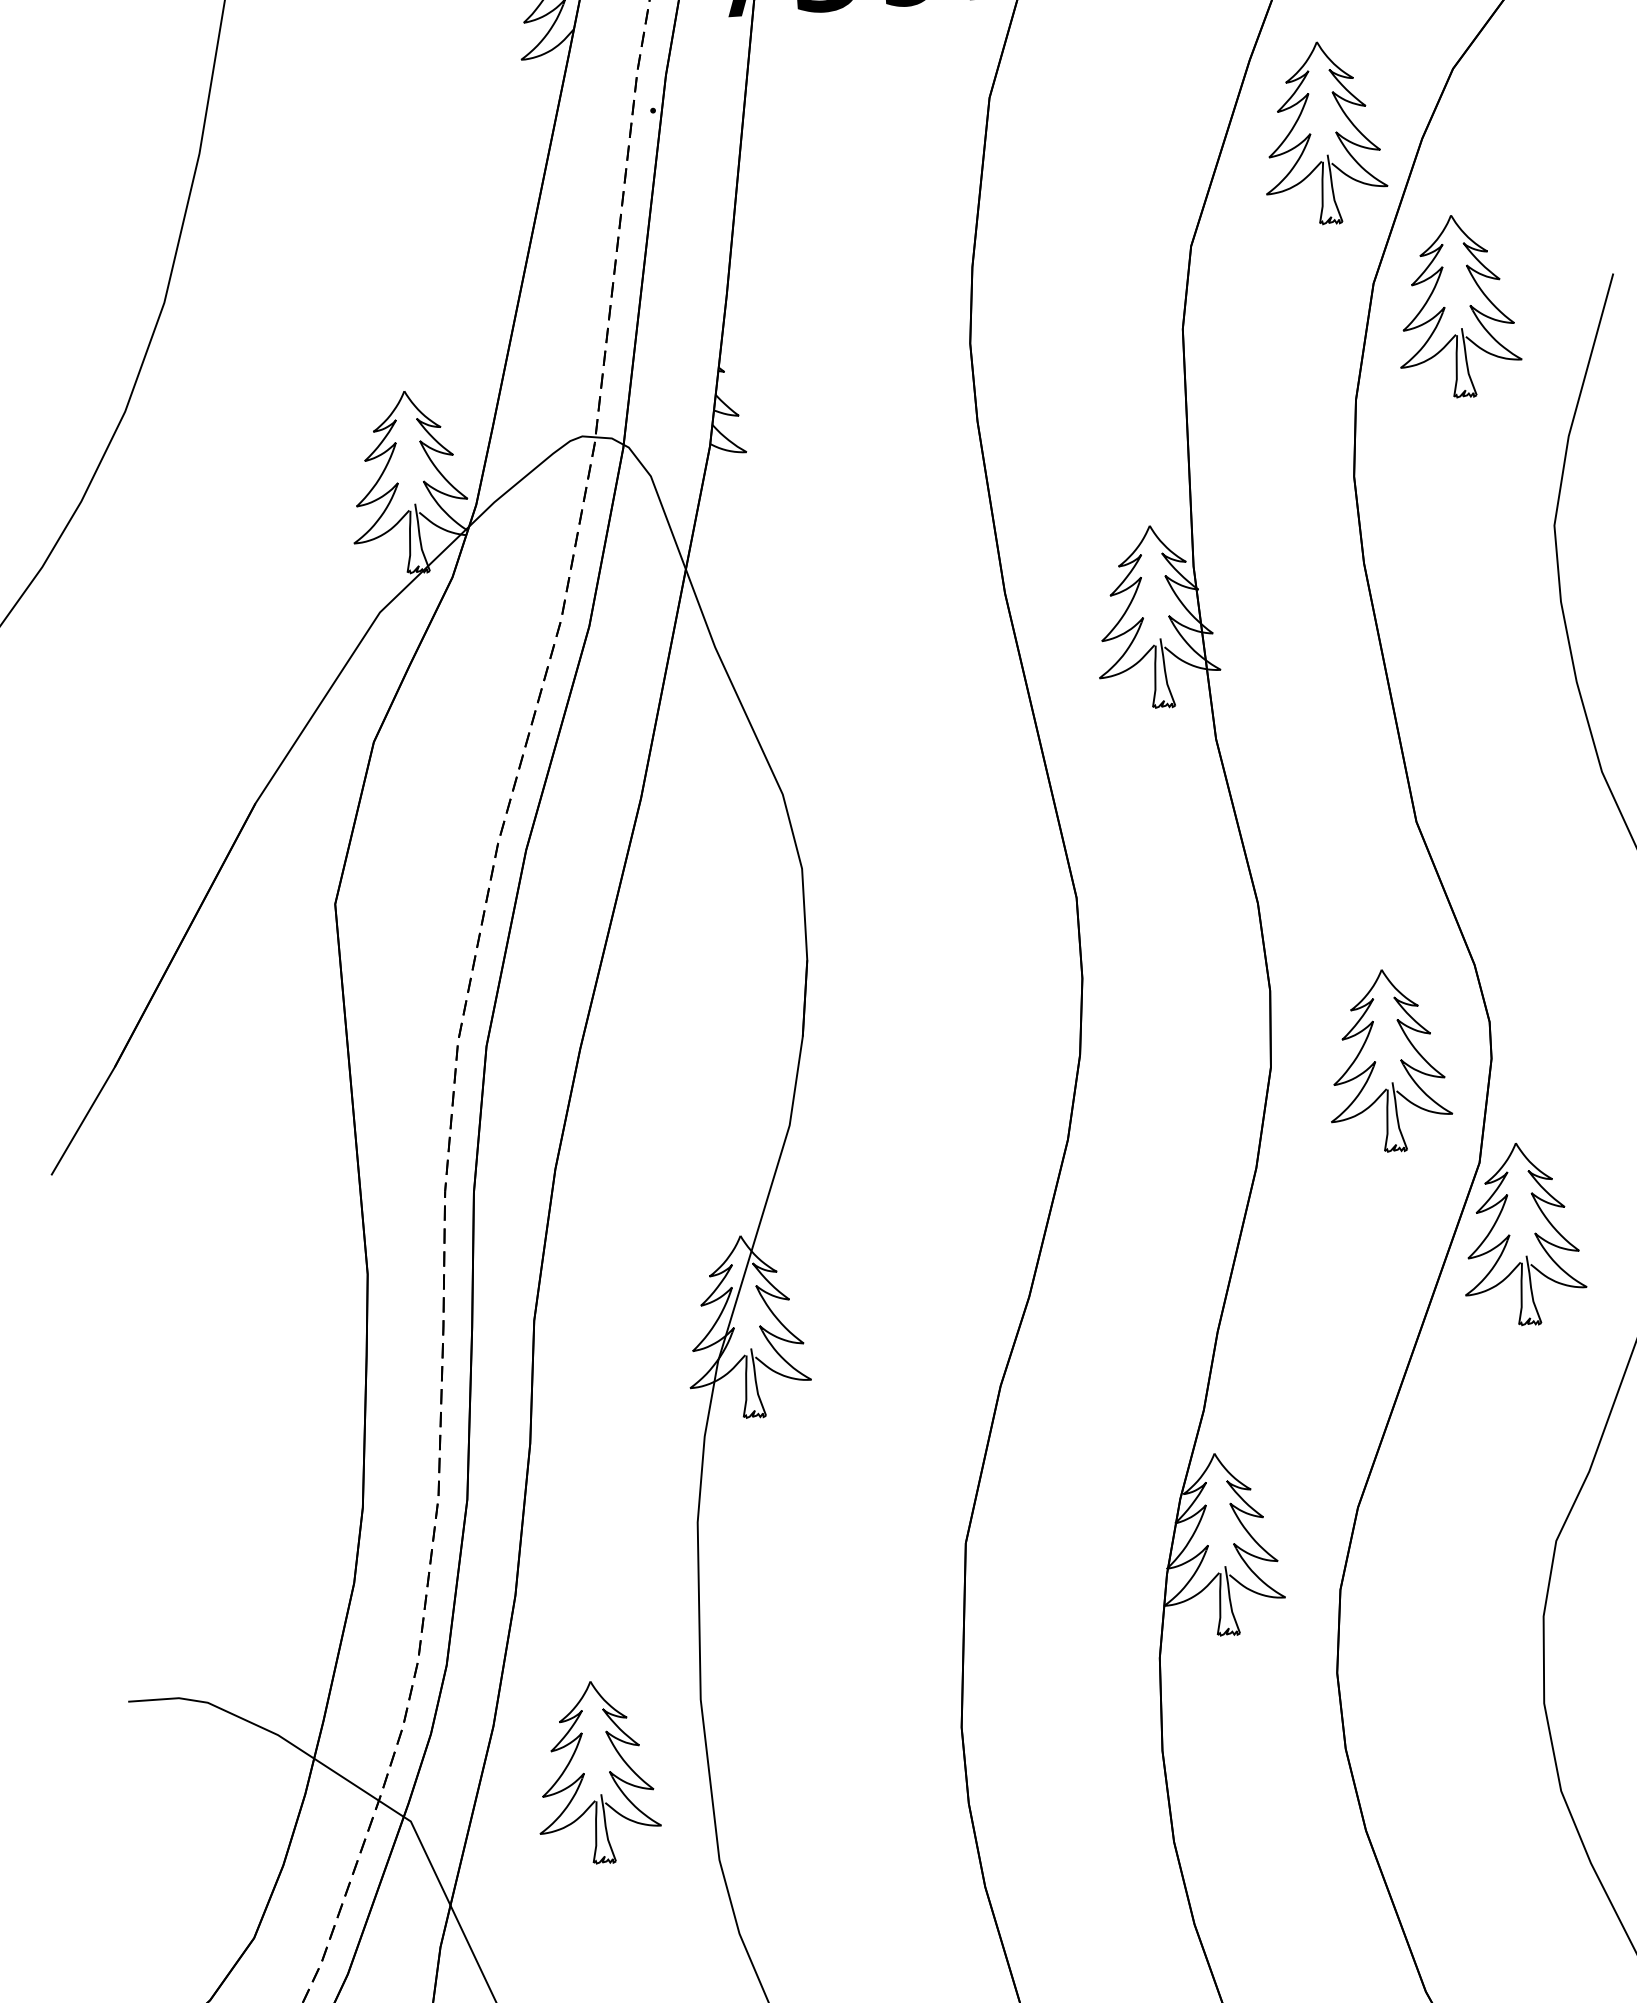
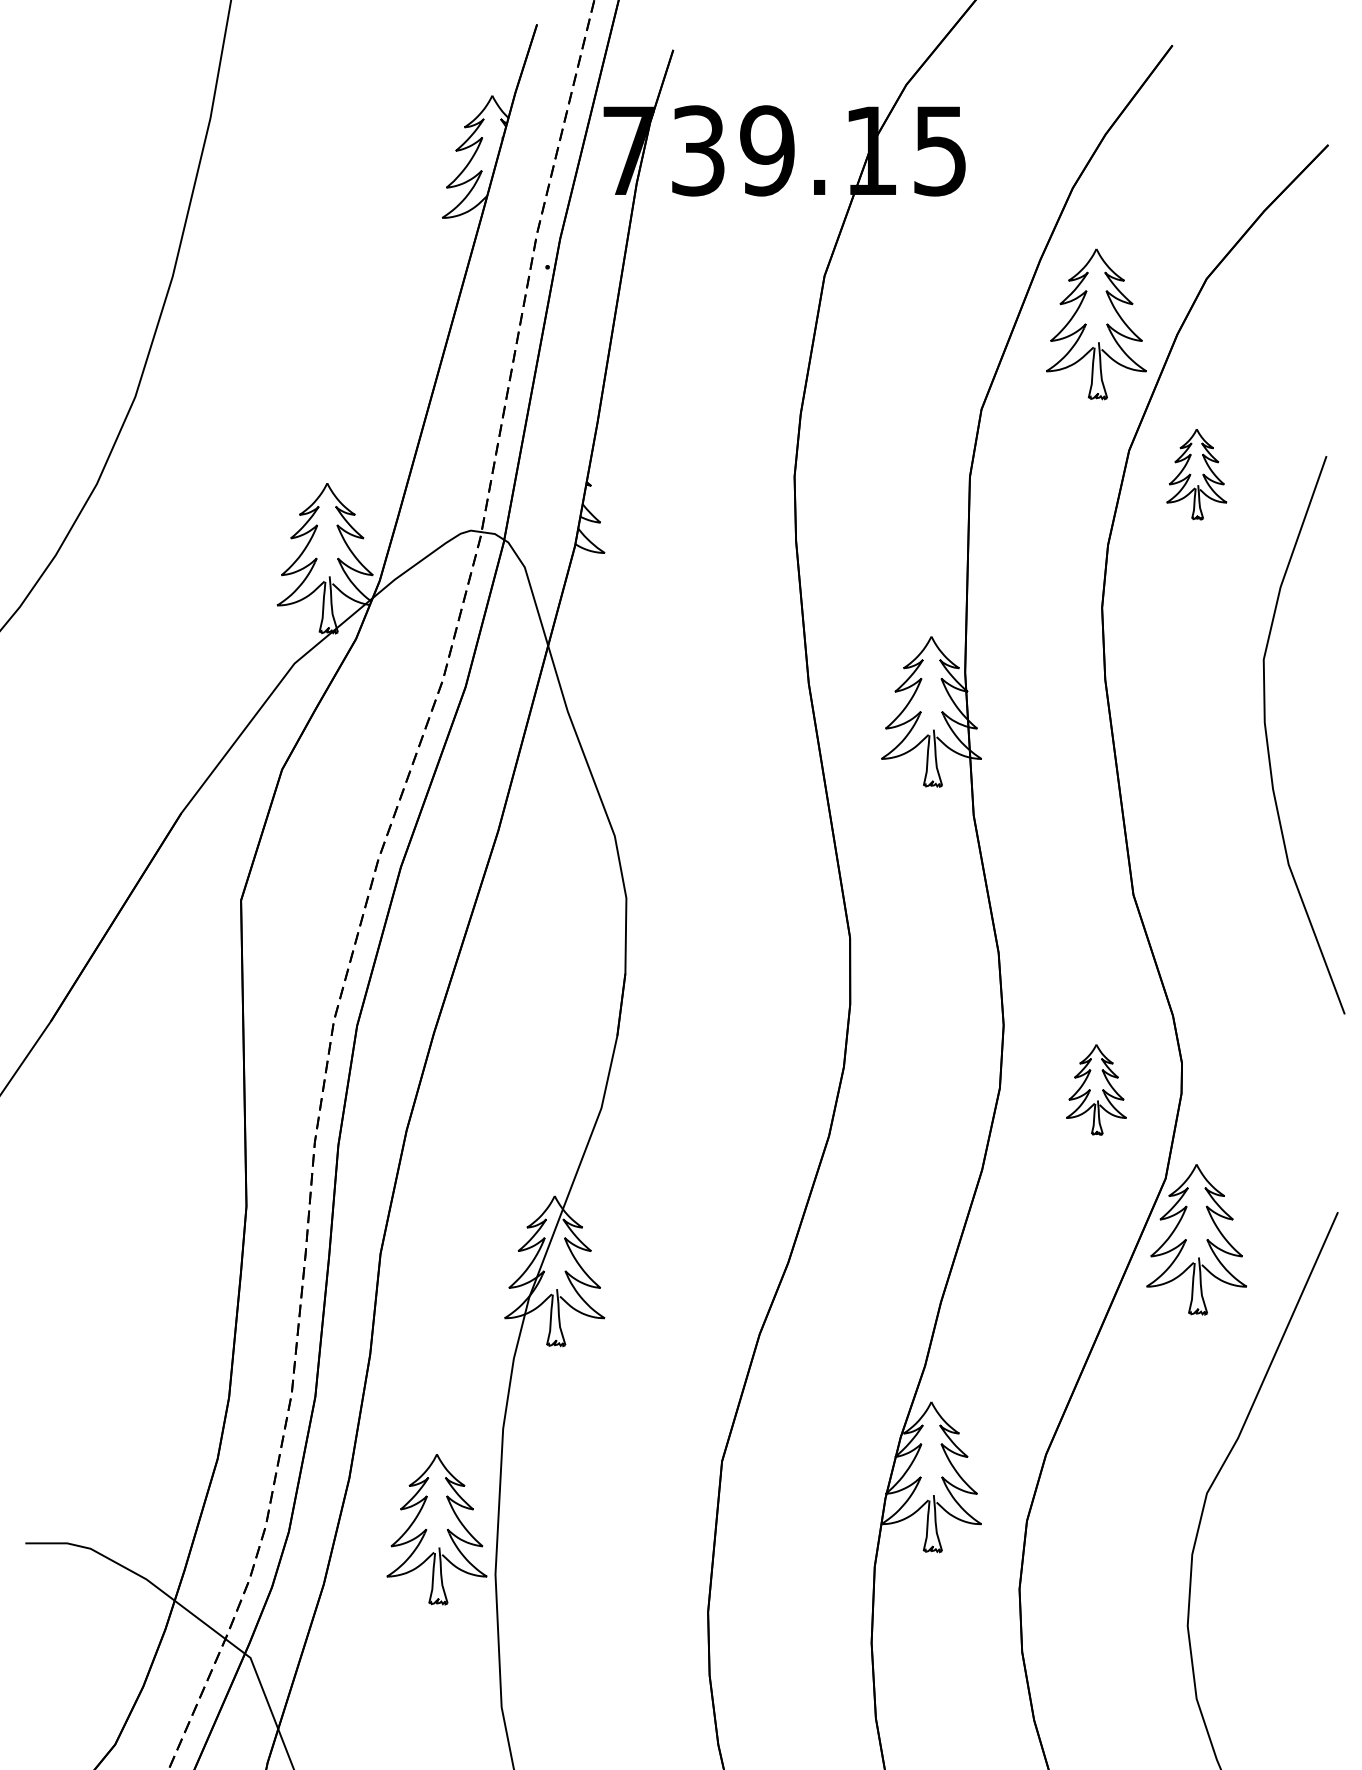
part: (1457, 306) -> (1196, 474), size x0.6
part: (1388, 1060) -> (1096, 1089), size x0.6
part: (596, 1772) -> (436, 1529), moved

